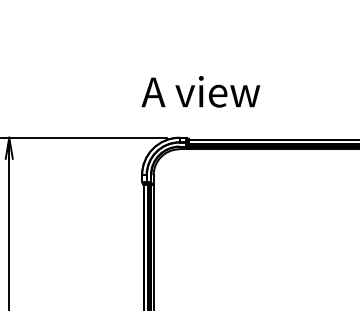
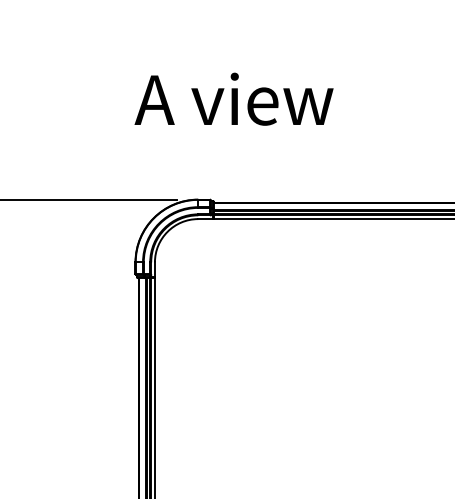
text: (200, 91) -> (233, 98), moved

